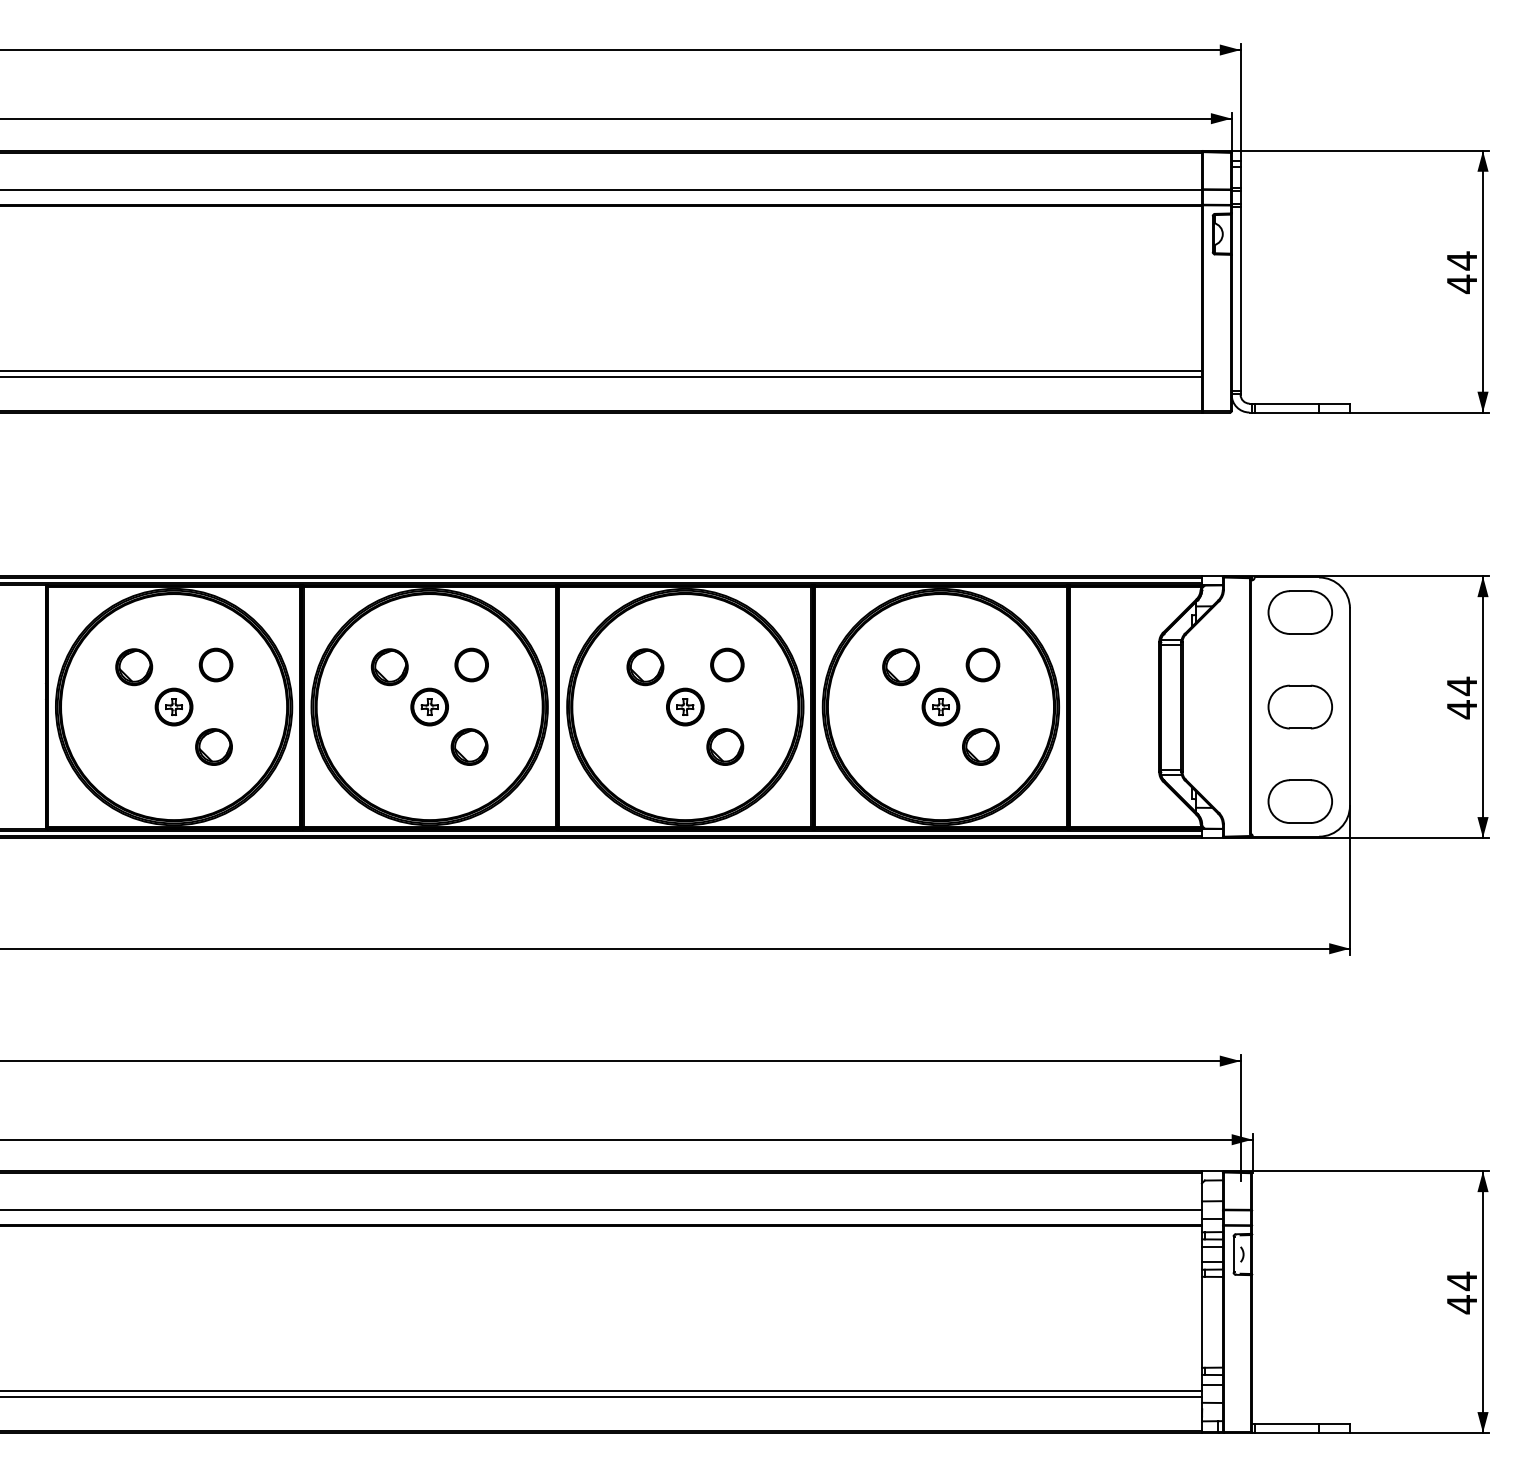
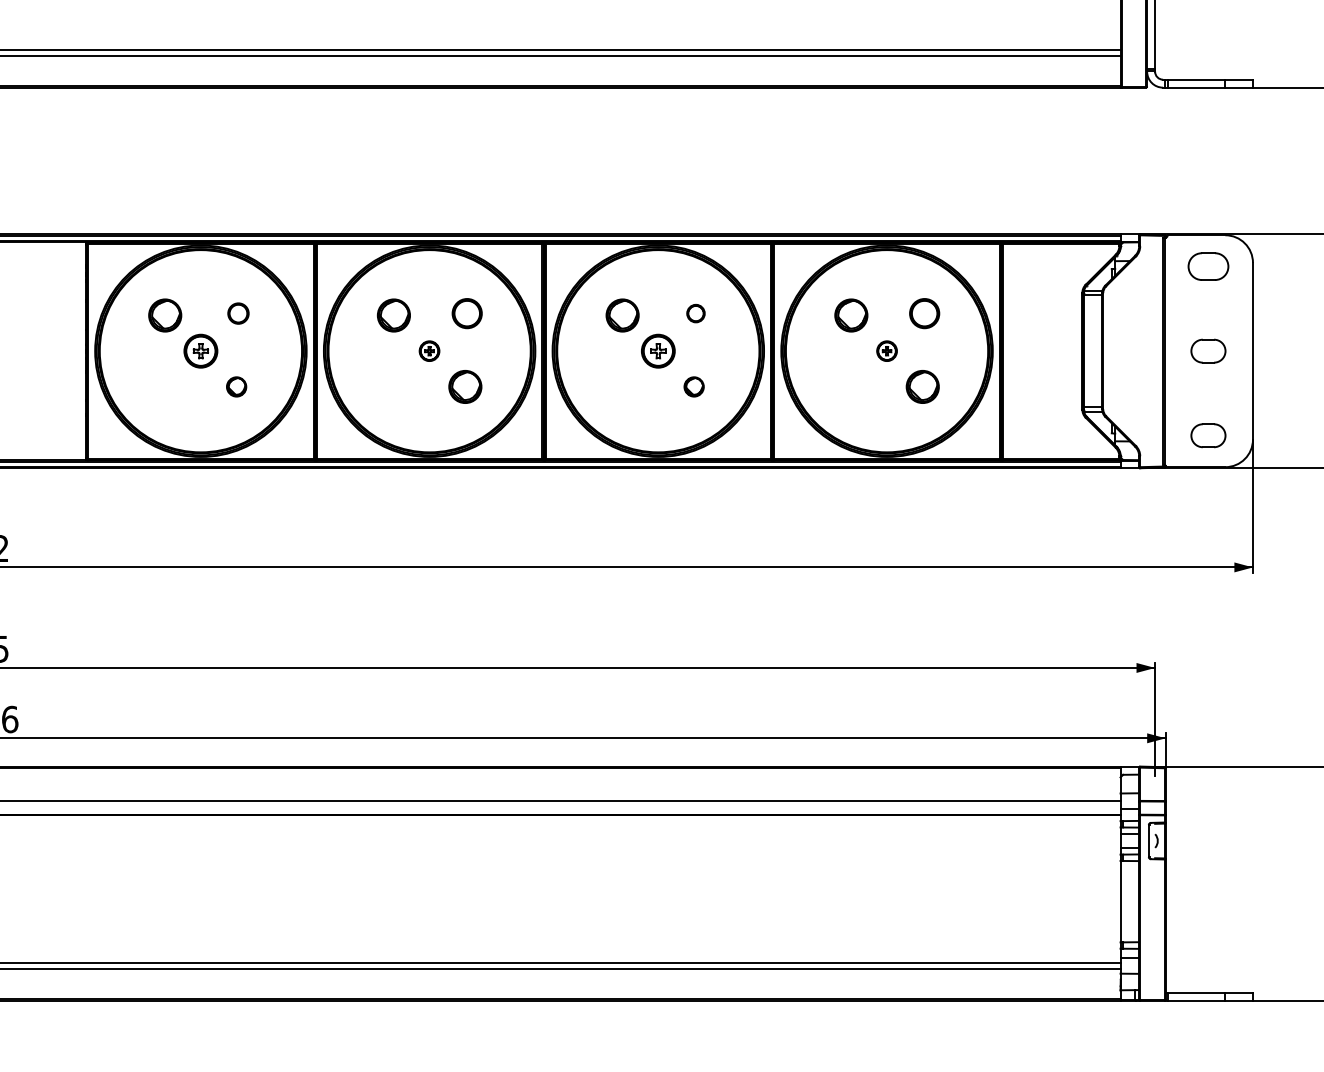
part: (1299, 612) -> (1207, 266), size x0.7
part: (215, 664) -> (237, 313), size x0.7
part: (727, 664) -> (696, 313), size x0.6
part: (429, 706) -> (429, 350), size x0.6
part: (940, 706) -> (886, 350), size x0.6
part: (1299, 706) -> (1207, 350), size x0.6
part: (213, 746) -> (236, 386), size x0.6
part: (725, 746) -> (694, 386), size x0.6
part: (1299, 801) -> (1207, 435), size x0.6

